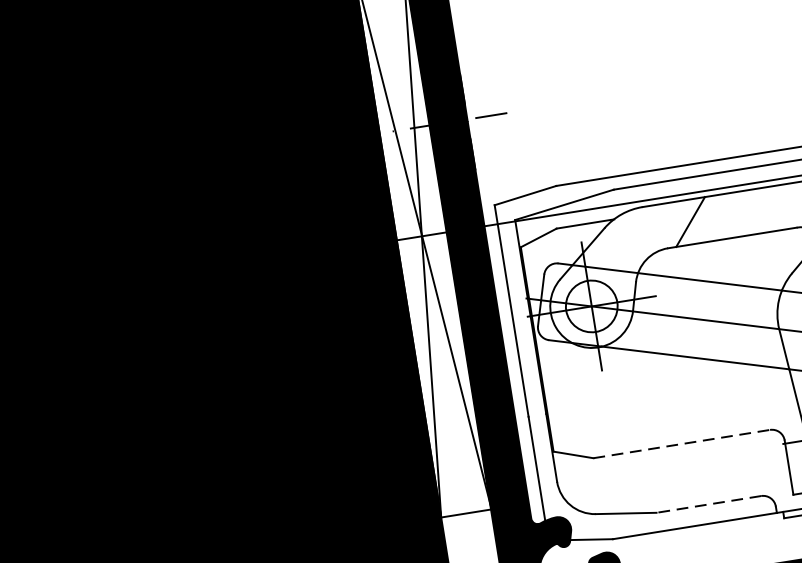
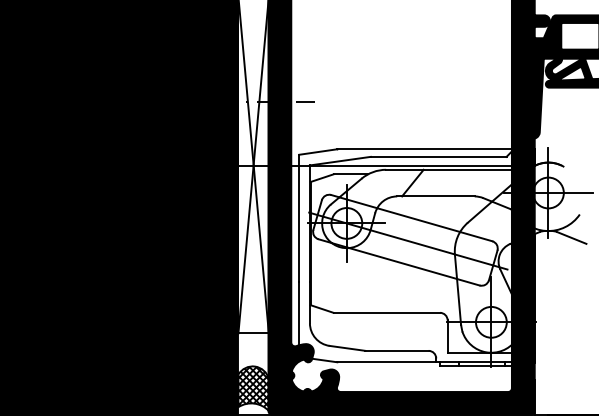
line: (682, 443) -> (387, 312), dashed -> solid
line: (709, 503) -> (397, 350), dashed -> solid

